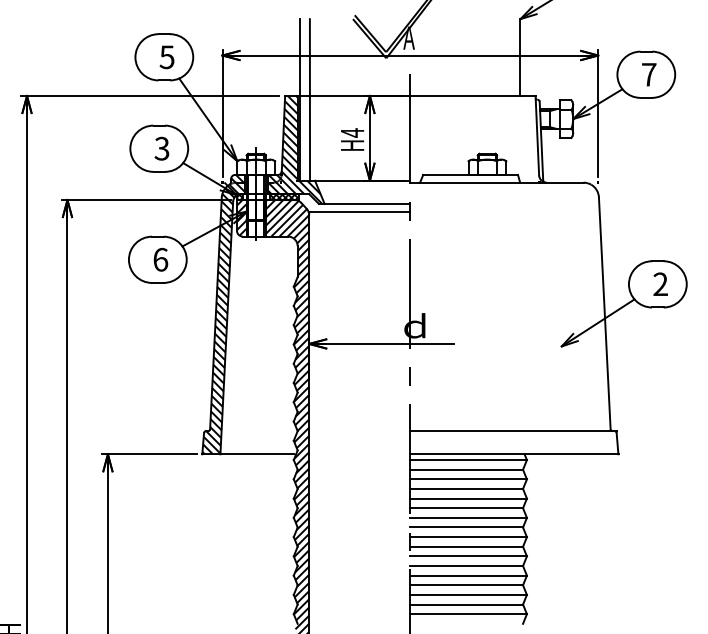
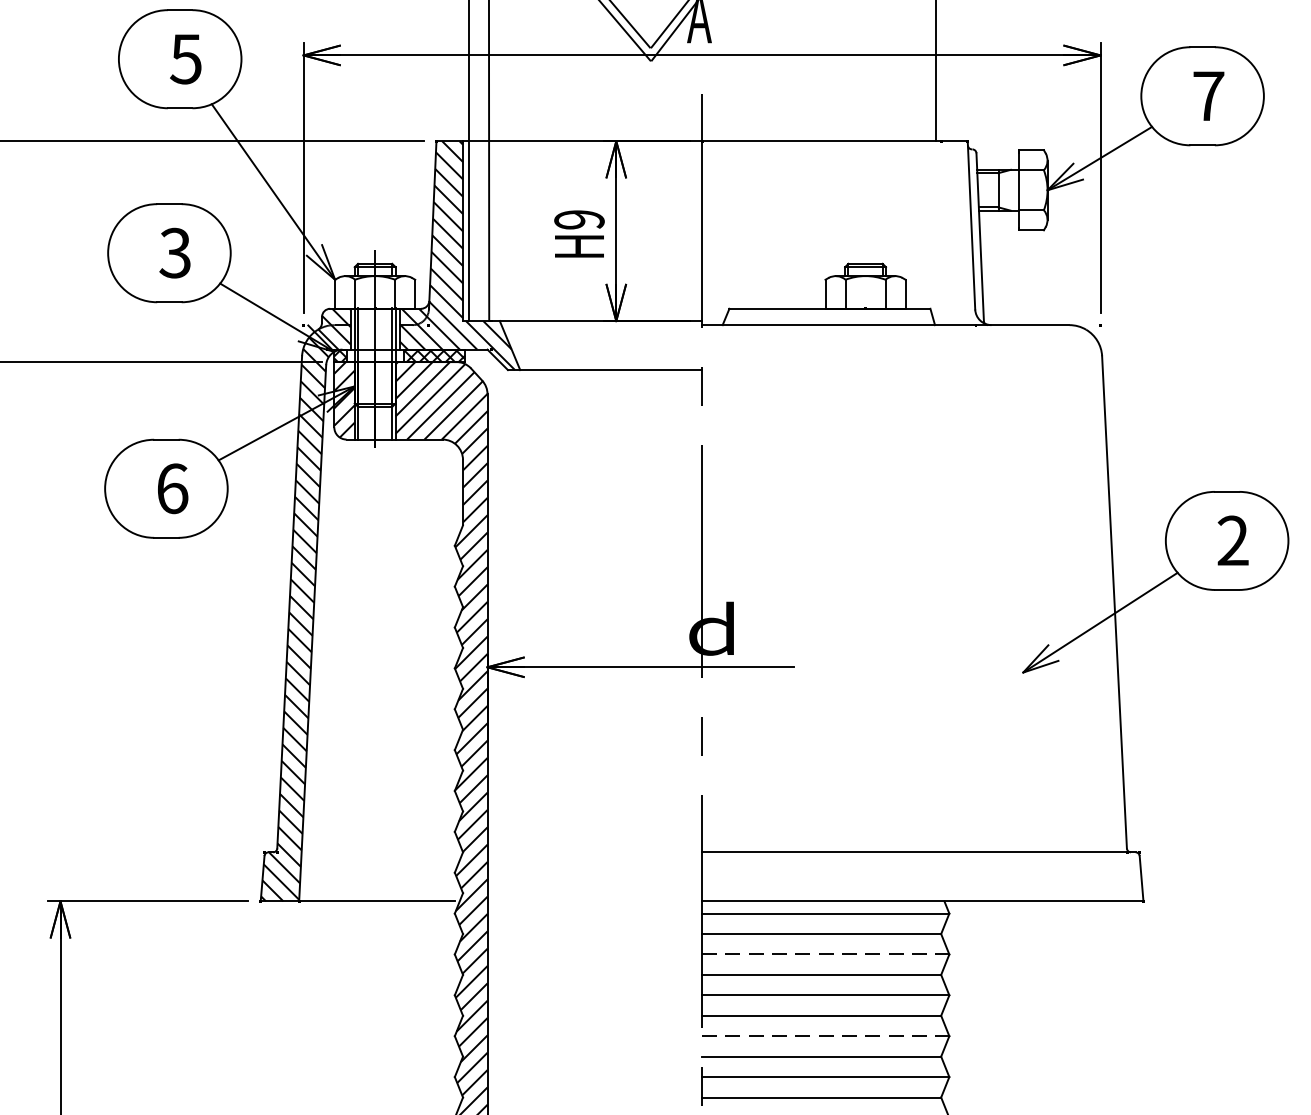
text: (352, 132) -> (579, 218), H4 -> H9
line: (359, 211) -> (594, 386), removed
line: (469, 479) -> (827, 954), solid -> dashed
line: (469, 517) -> (827, 1035), solid -> dashed

